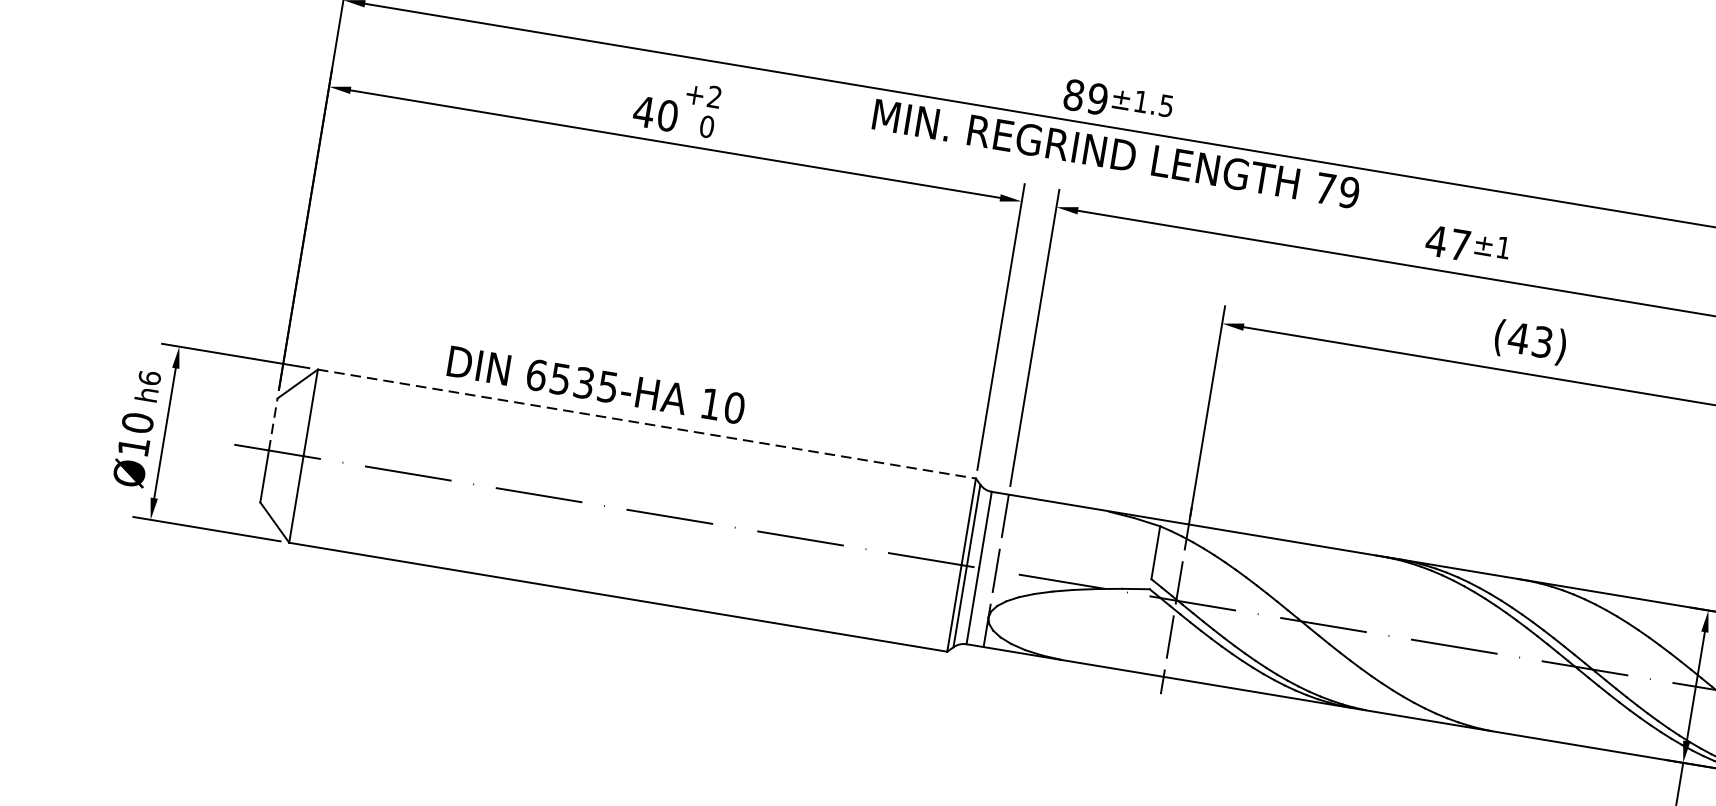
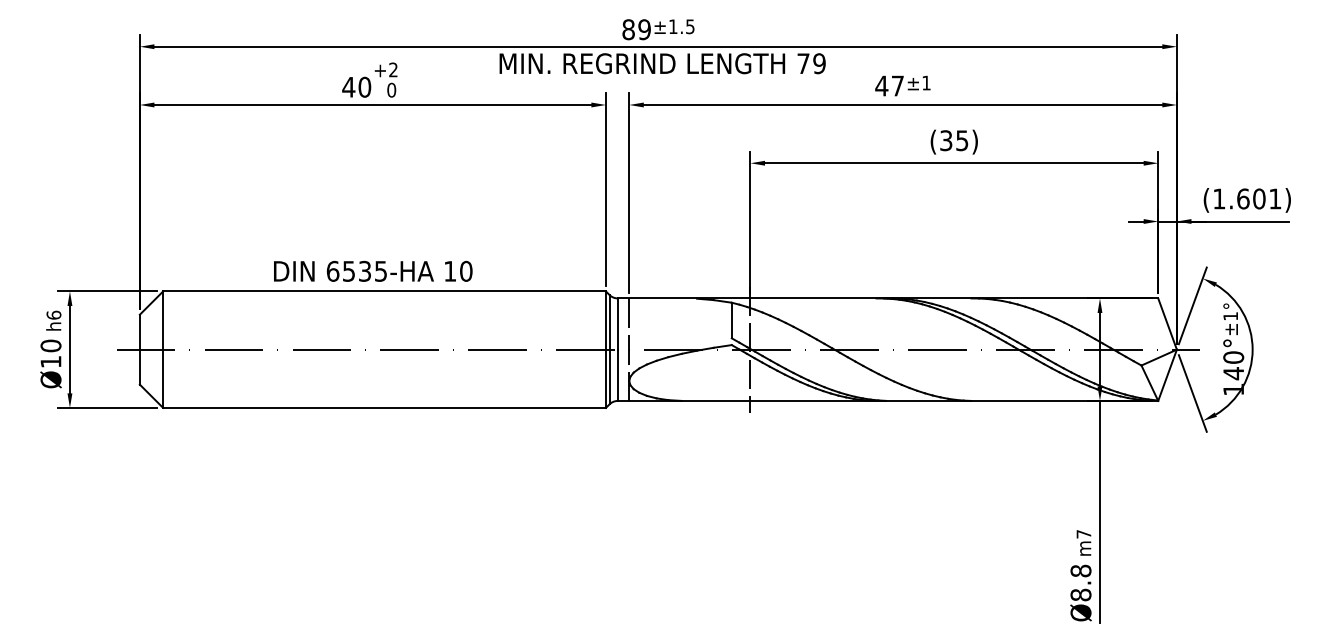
text: (1529, 339) -> (953, 140), (43) -> (35)
text: (596, 383) -> (373, 270), moved
line: (272, 423) -> (139, 331), dashed -> solid
line: (648, 424) -> (385, 291), dashed -> solid

